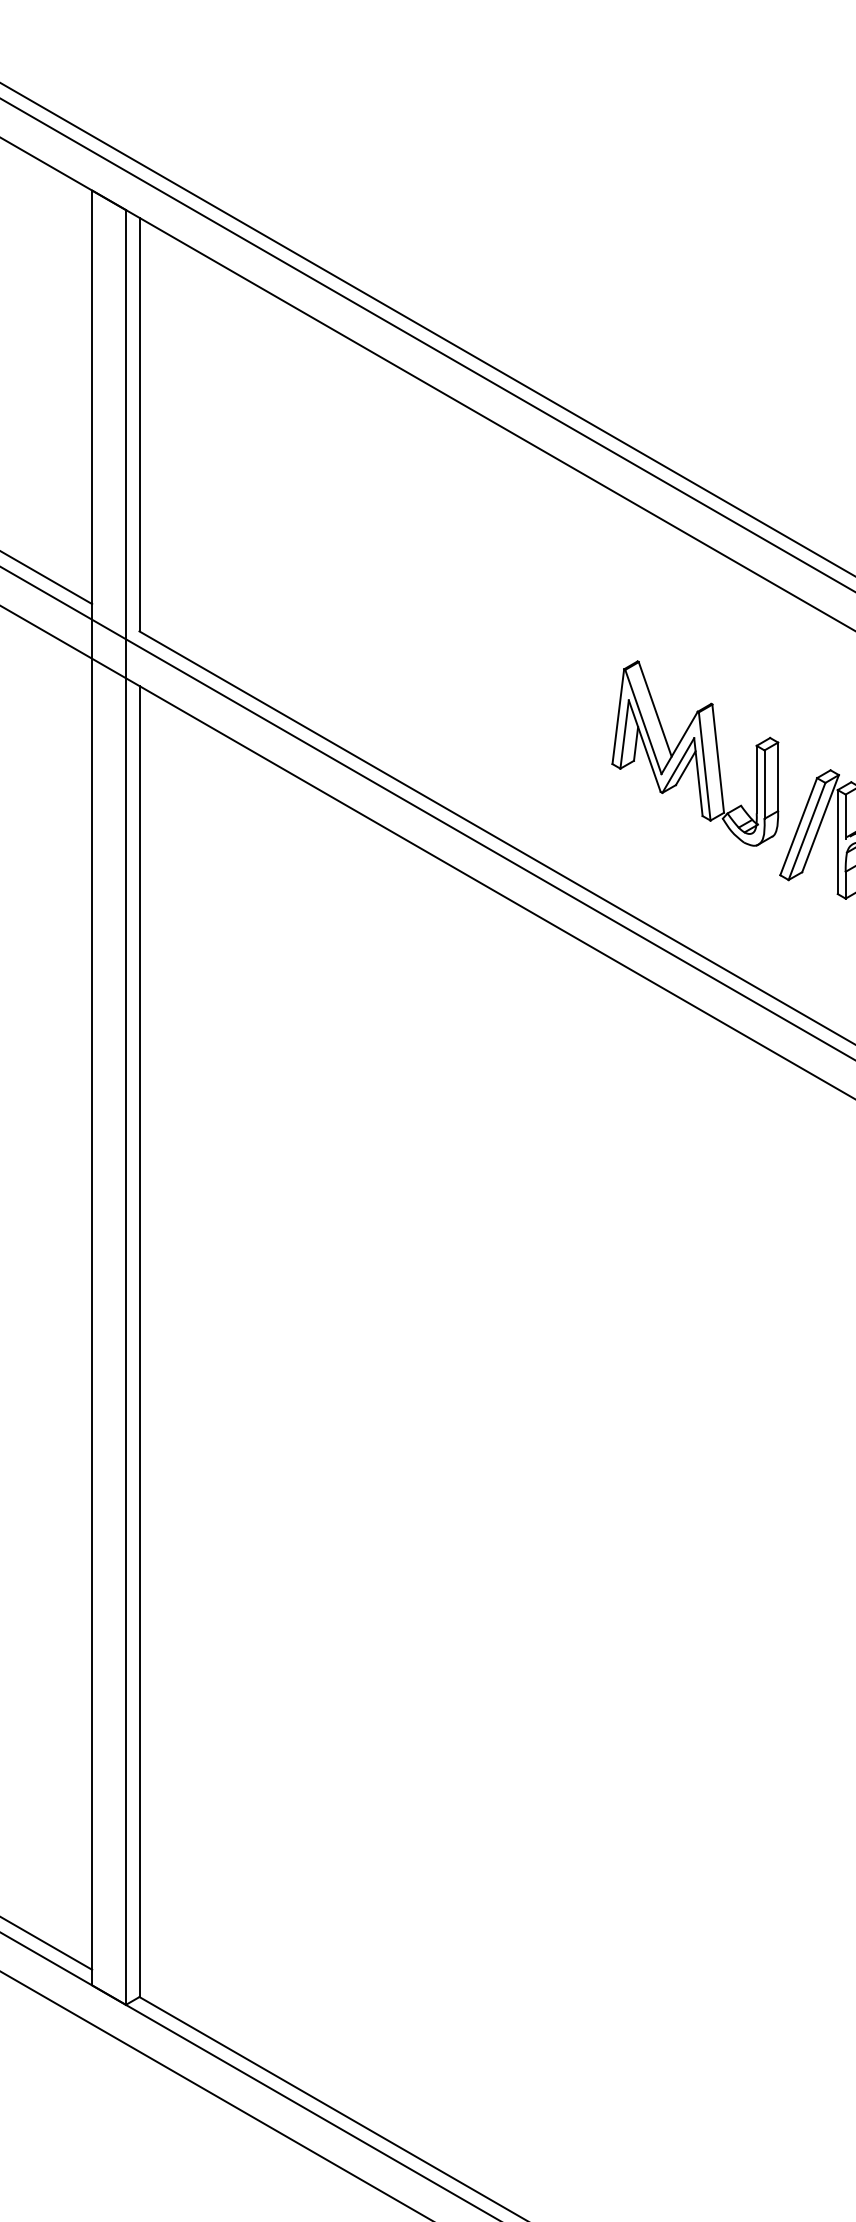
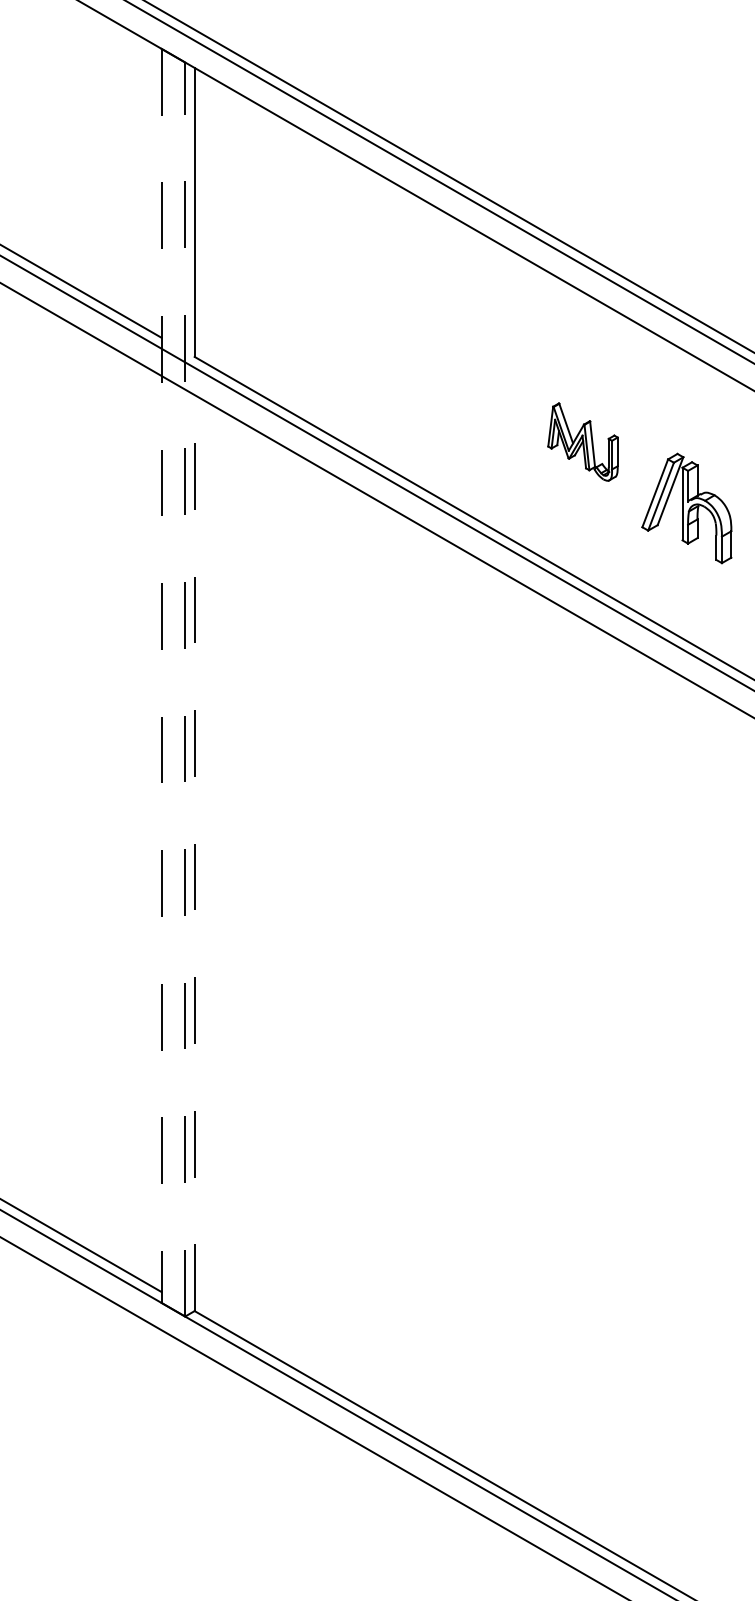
part: (694, 752) -> (582, 441), size x0.6
line: (92, 1088) -> (161, 676), solid -> dashed
line: (126, 1107) -> (185, 689), solid -> dashed
line: (139, 1342) -> (194, 853), solid -> dashed

